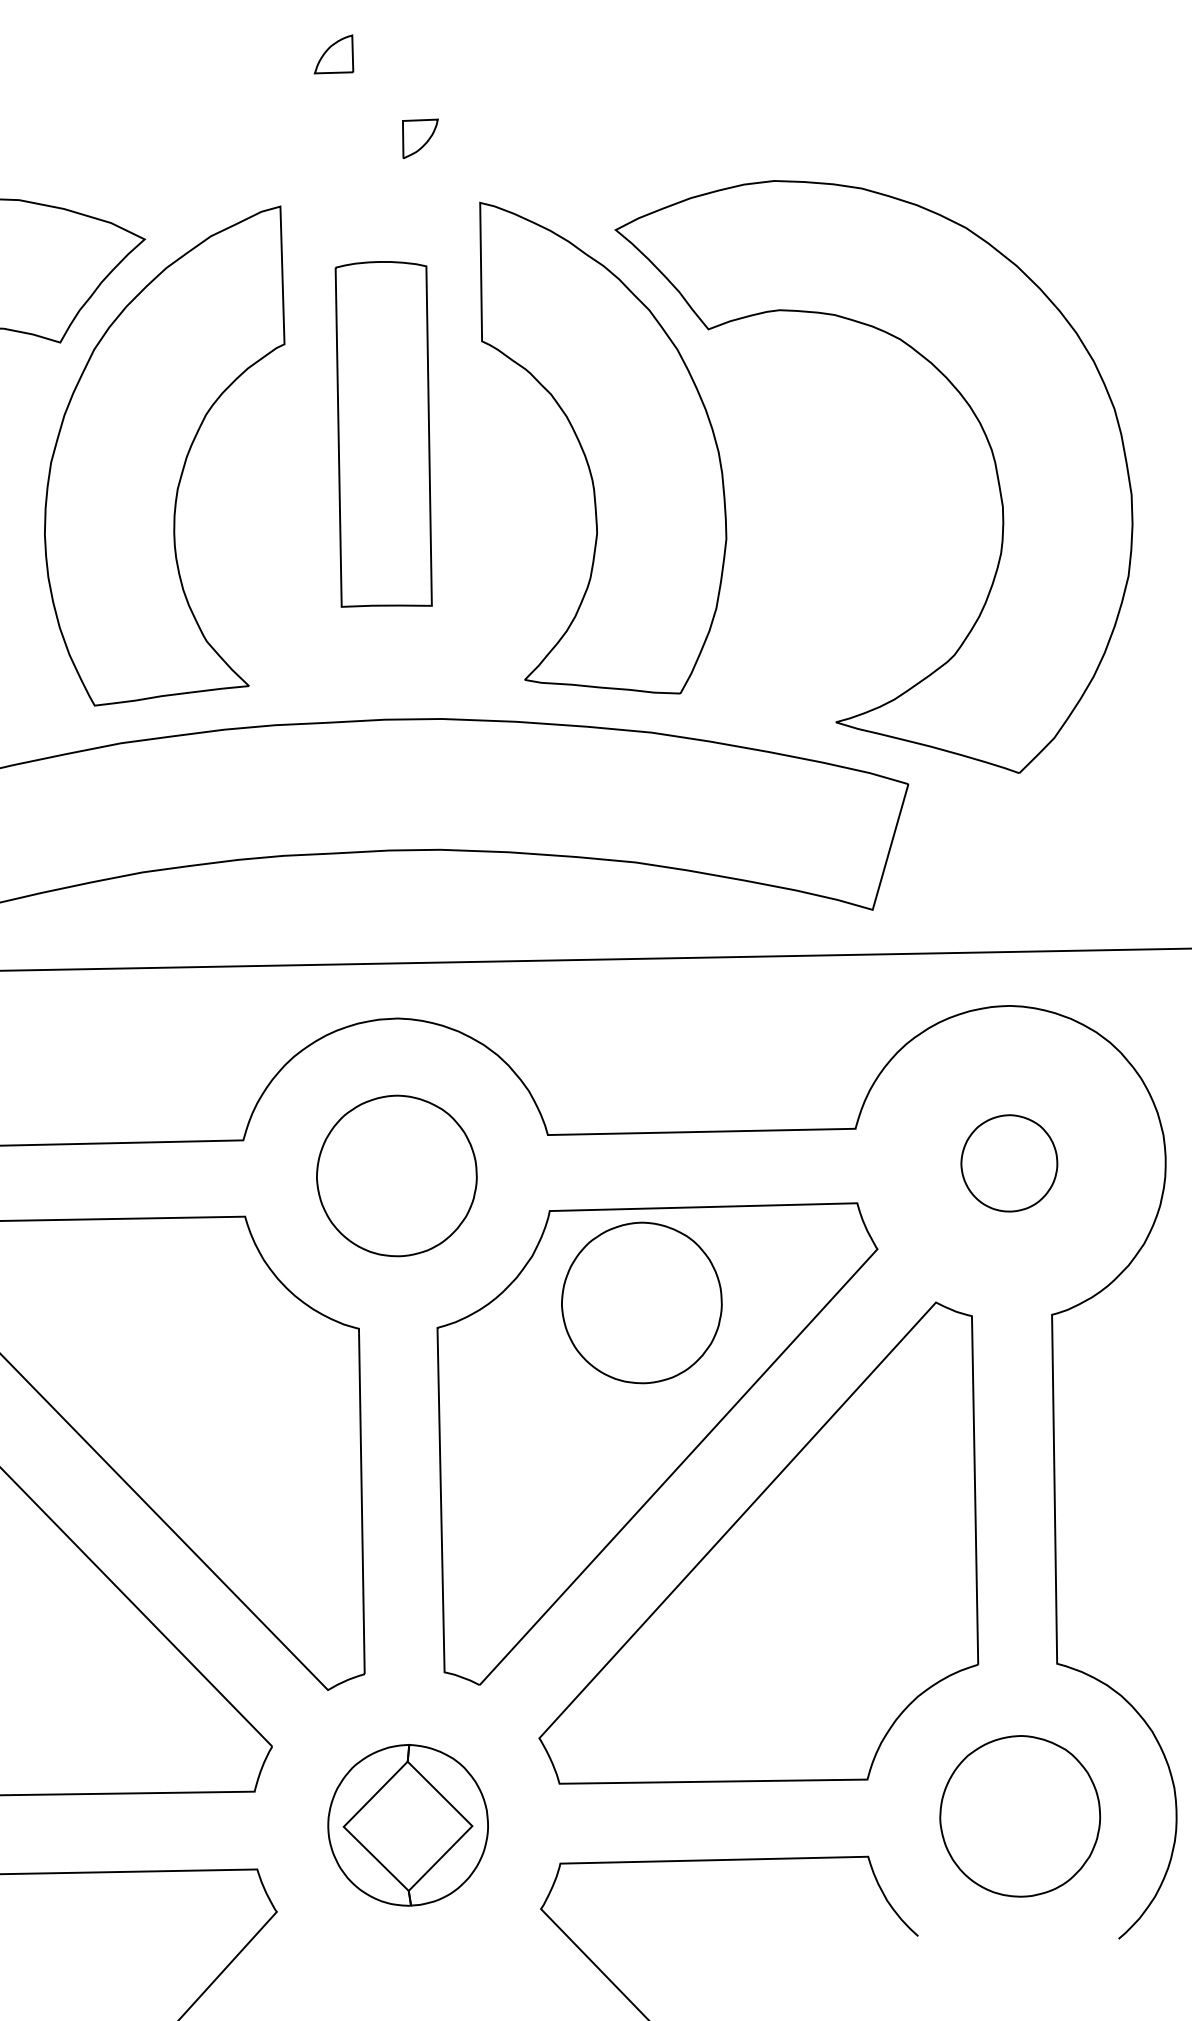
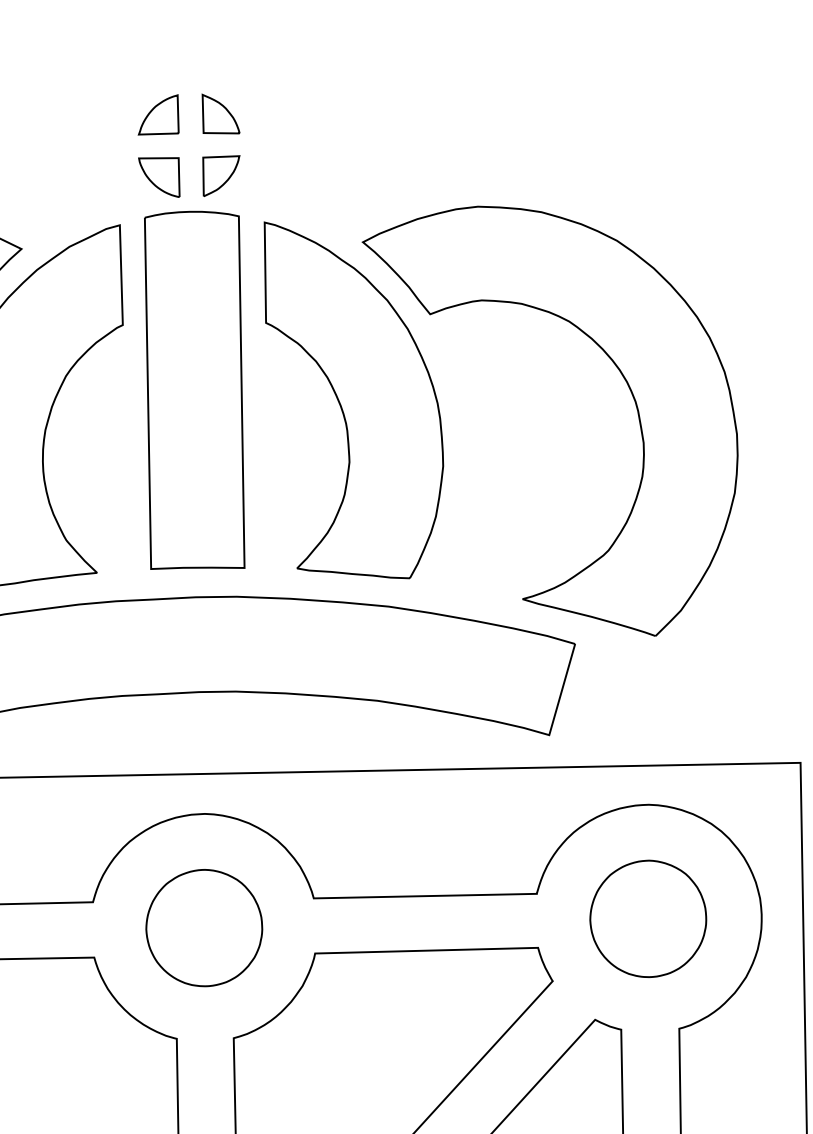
part: (419, 52) -> (220, 113), added
part: (333, 54) -> (158, 114), size x1.43
part: (420, 138) -> (221, 175), size x1.43
part: (334, 140) -> (159, 177), added
part: (383, 434) -> (194, 390), size x1.43
part: (1009, 1163) -> (648, 919), size x1.67
part: (641, 1302) -> (381, 1019), removed

